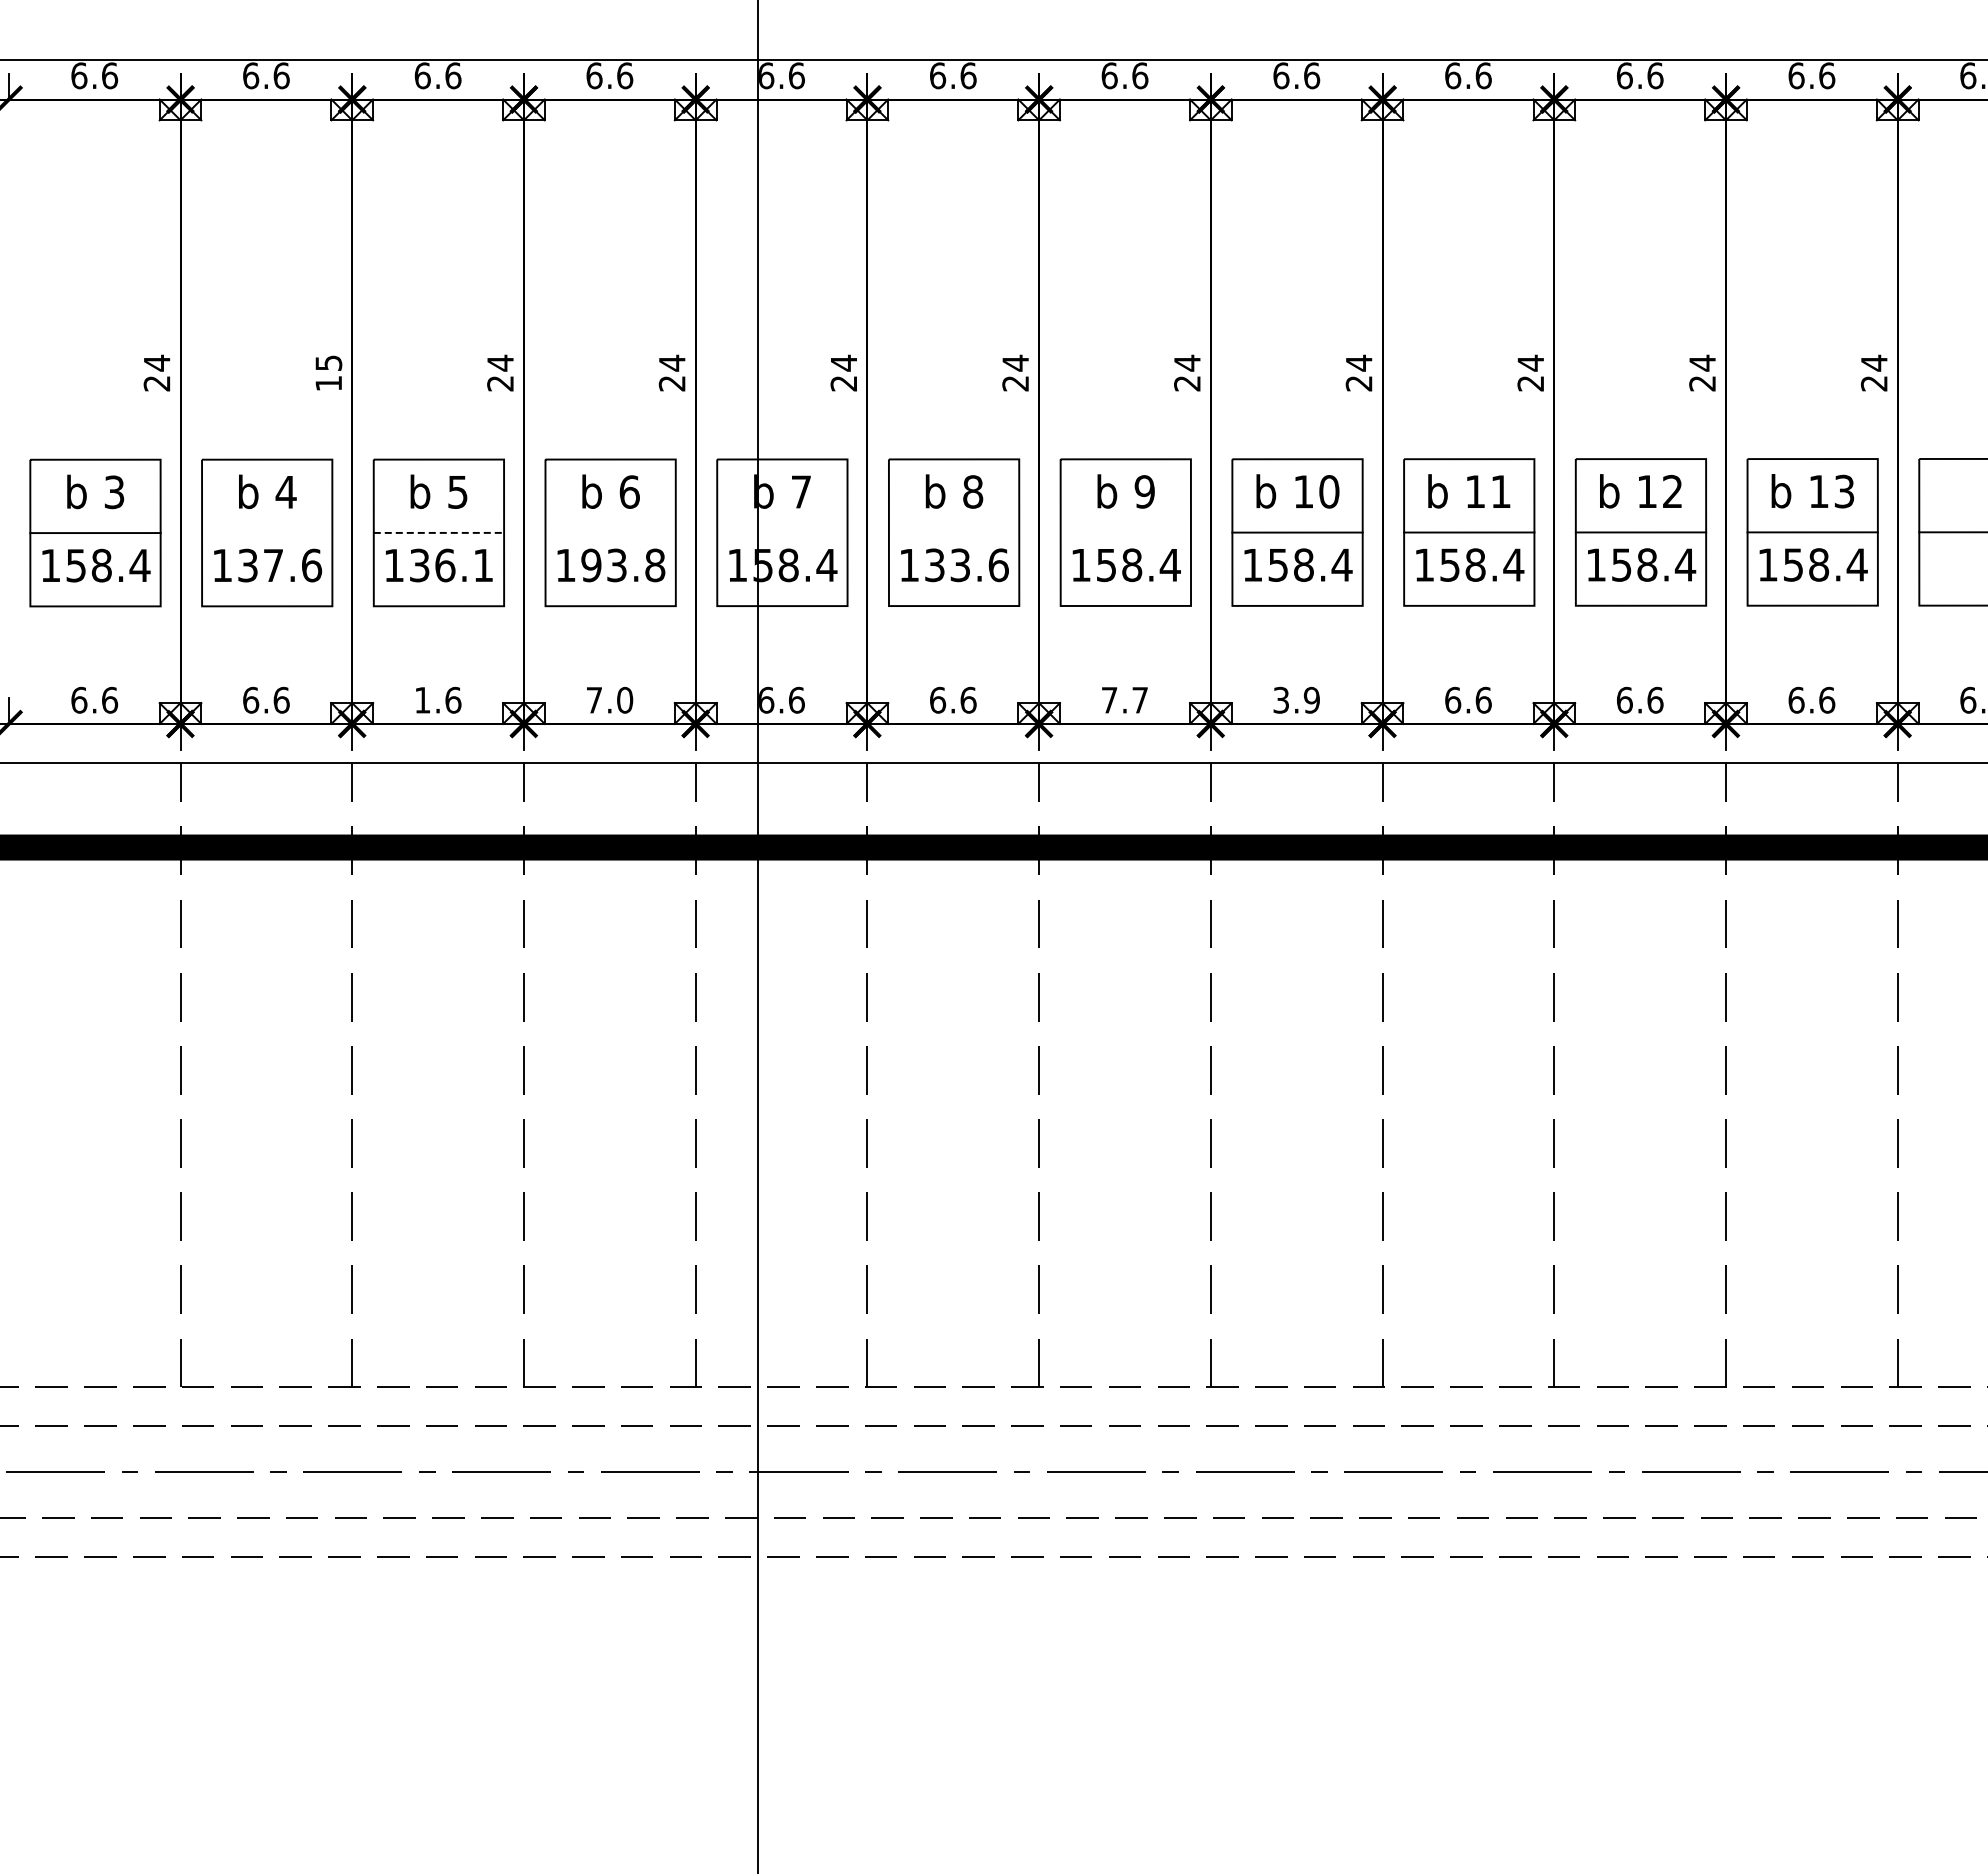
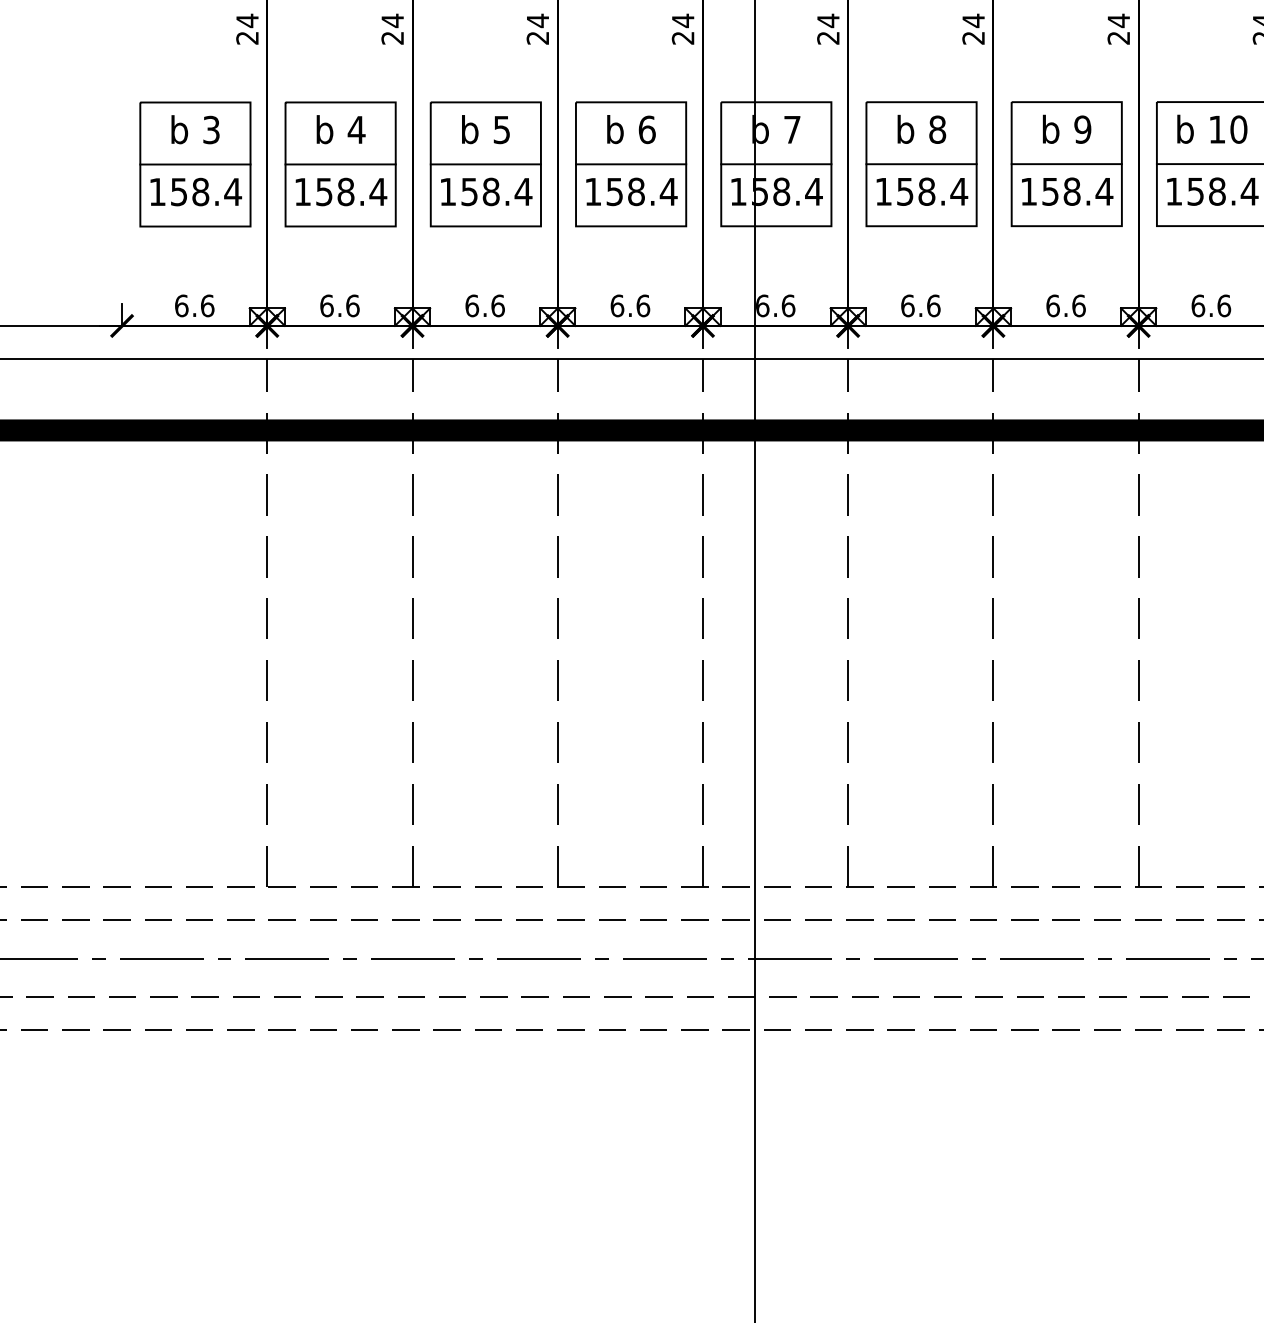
text: (328, 372) -> (392, 28), 15 -> 24
line: (267, 532) -> (340, 164), added
line: (439, 532) -> (486, 164), dashed -> solid
line: (610, 532) -> (630, 164), added
line: (782, 532) -> (776, 164), added
line: (953, 532) -> (921, 164), added
line: (1125, 532) -> (1066, 164), added
text: (280, 565) -> (351, 191), 137.6 -> 158.4
text: (452, 565) -> (497, 191), 136.1 -> 158.4
text: (623, 565) -> (641, 191), 193.8 -> 158.4
text: (967, 565) -> (932, 191), 133.6 -> 158.4
text: (422, 699) -> (471, 305), 1.6 -> 6.6
text: (609, 699) -> (630, 305), 7.0 -> 6.6
text: (1124, 699) -> (1065, 305), 7.7 -> 6.6
text: (1296, 699) -> (1211, 305), 3.9 -> 6.6

